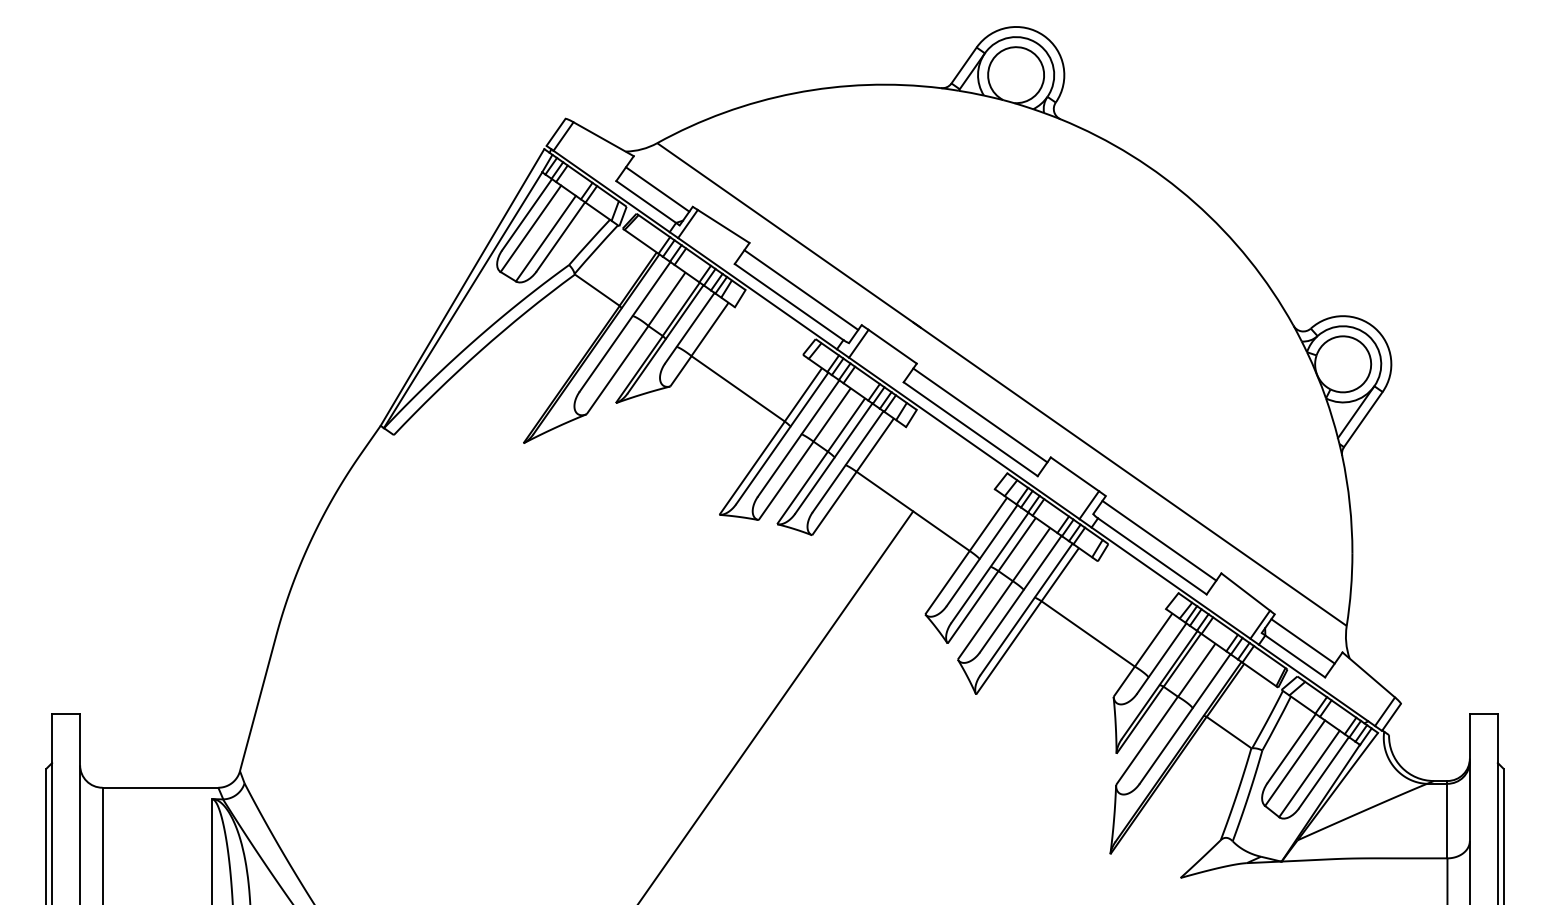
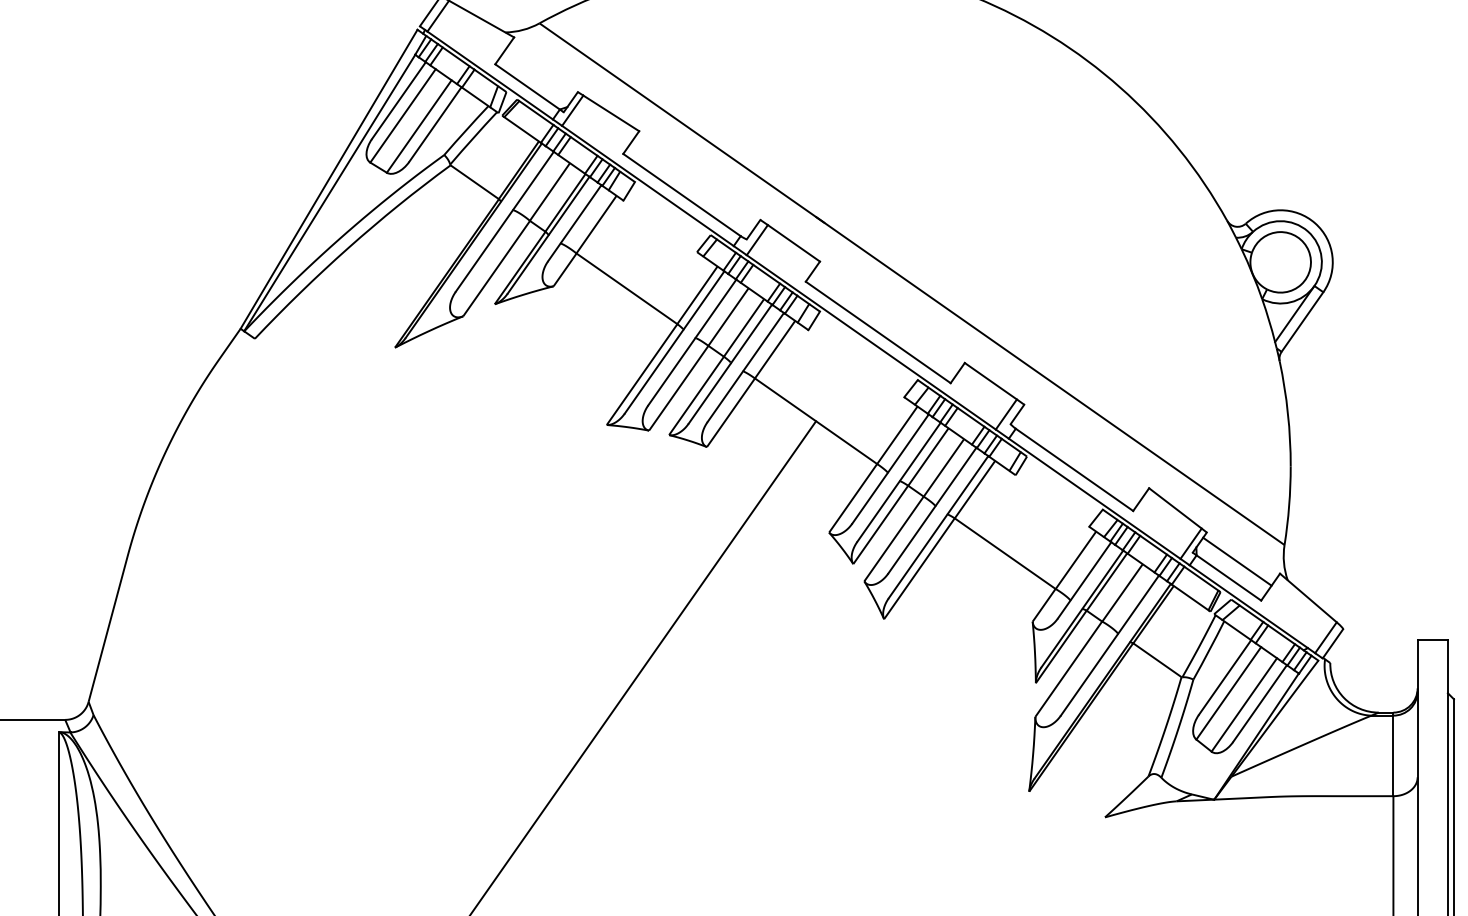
line: (657, 189) -> (539, 73), removed
line: (801, 289) -> (695, 181), removed
line: (980, 415) -> (888, 317), removed
line: (1159, 540) -> (1082, 452), removed

